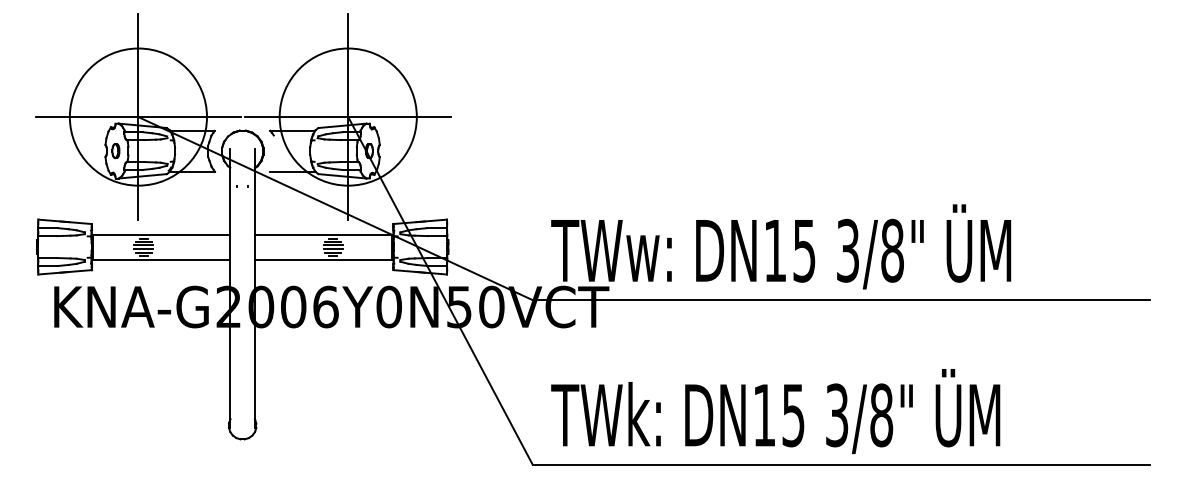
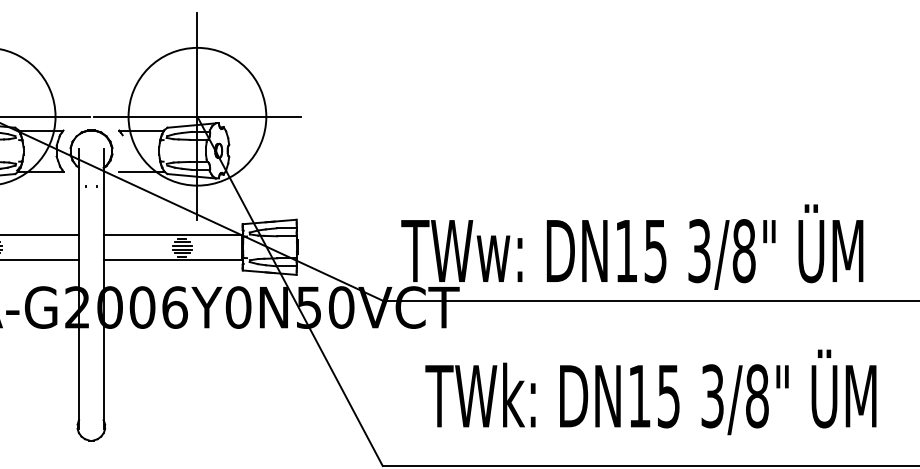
text: (775, 411) -> (650, 392), moved

